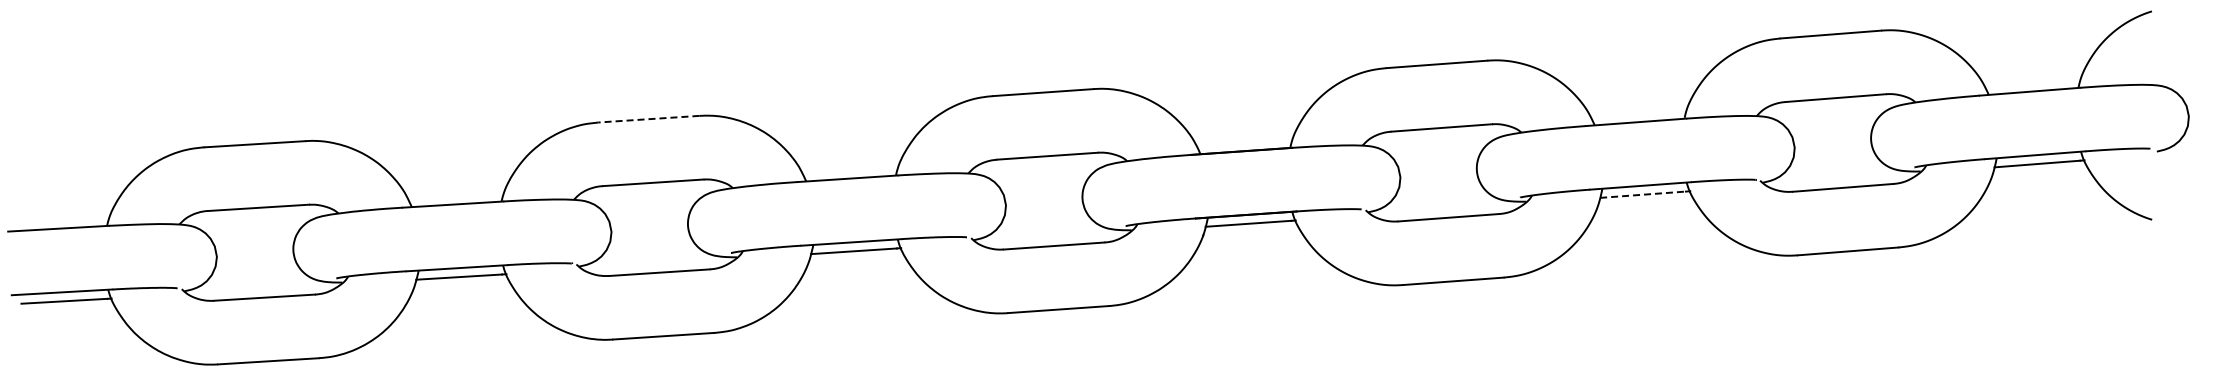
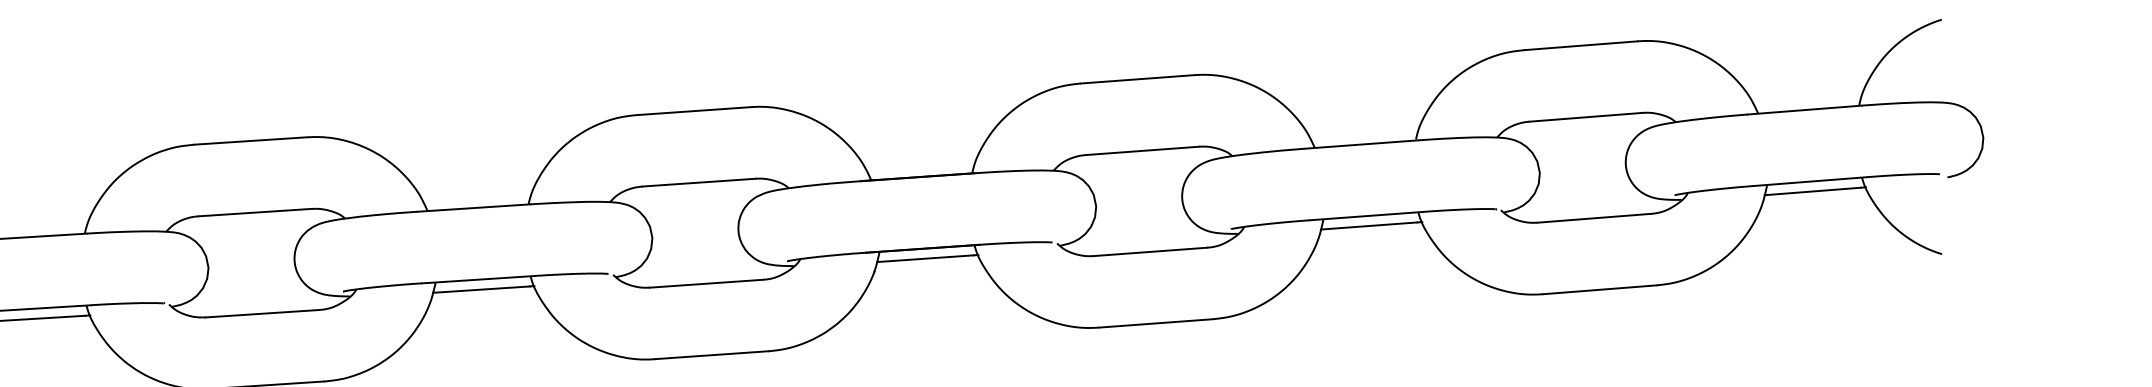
line: (648, 119) -> (250, 141), dashed -> solid
line: (1643, 194) -> (1369, 225), dashed -> solid

